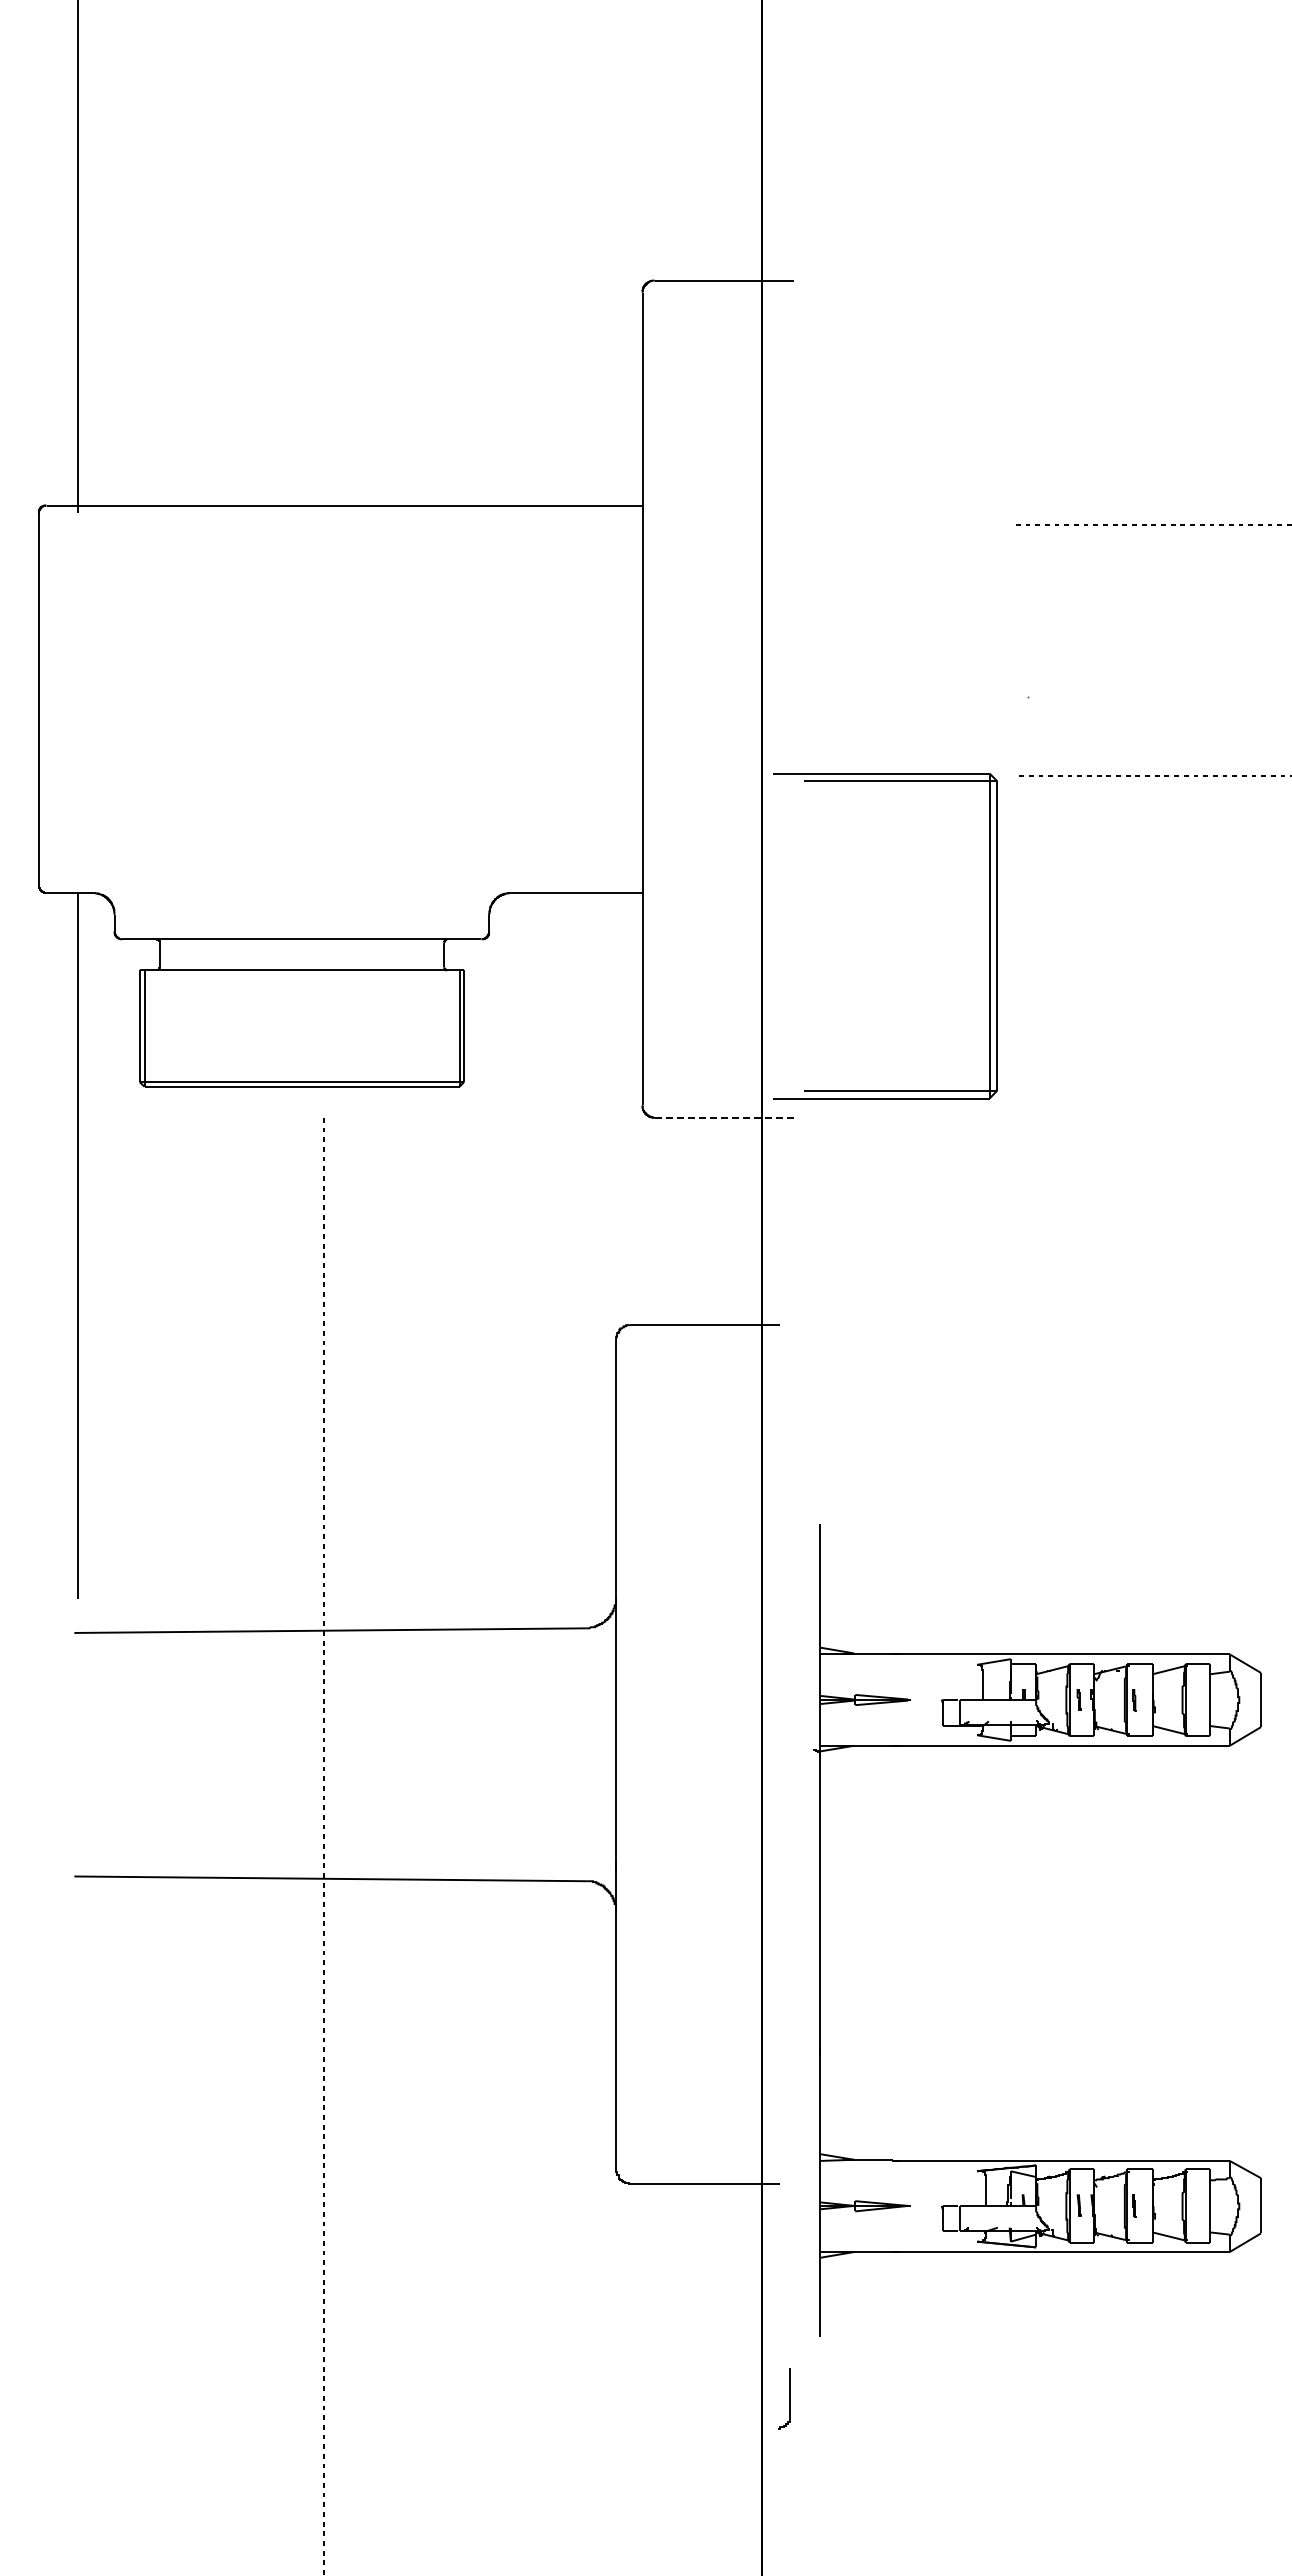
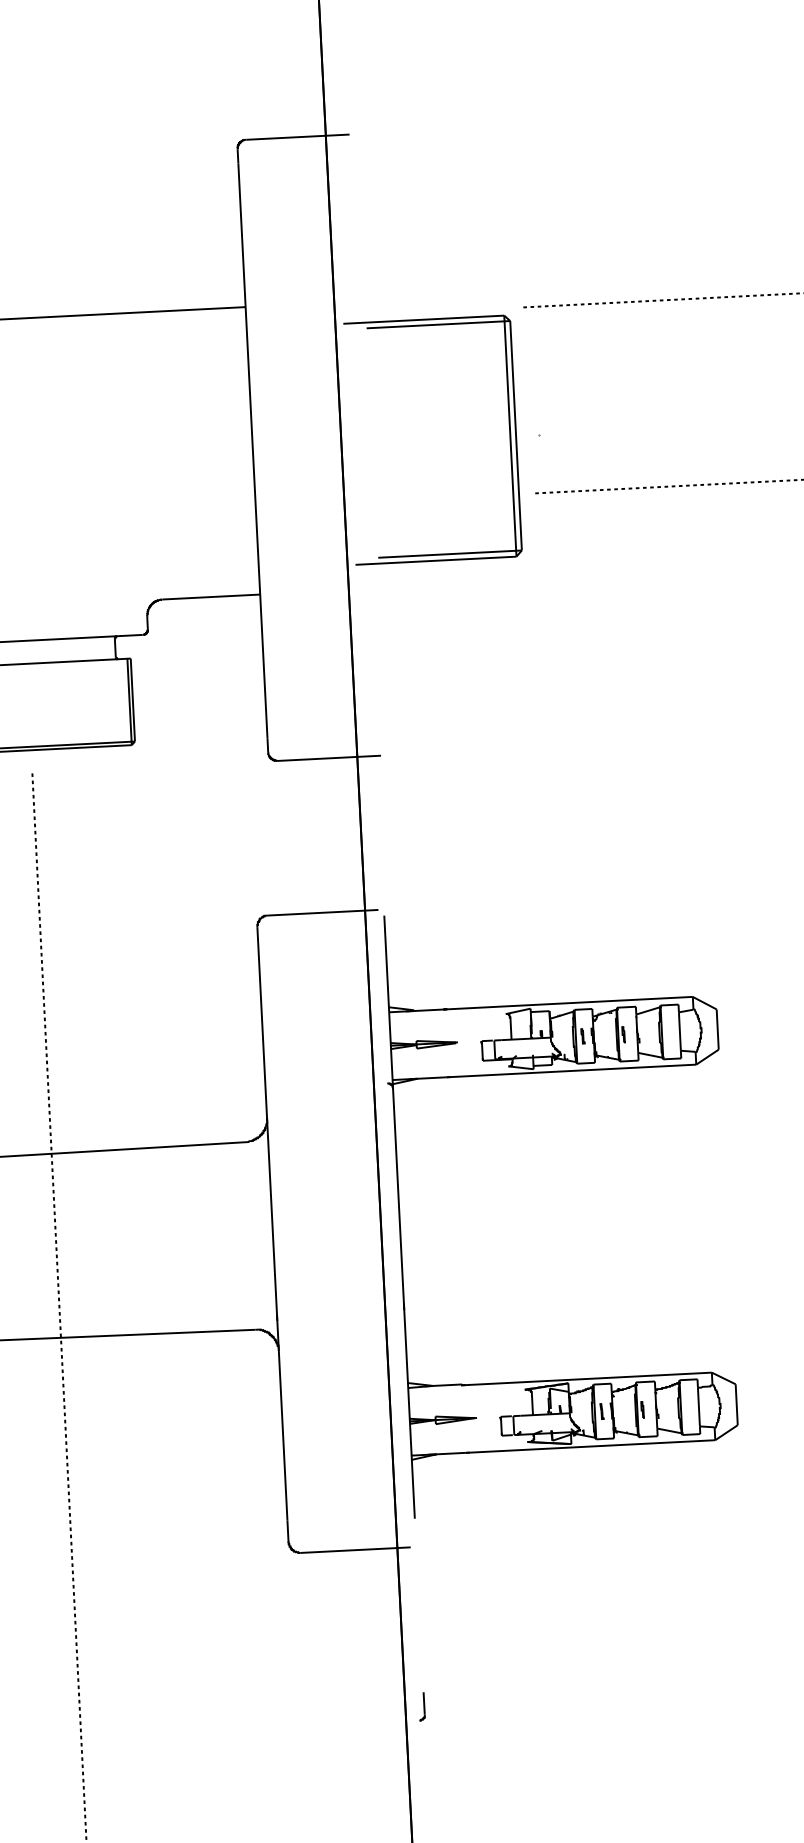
part: (989, 936) -> (510, 436), moved
line: (724, 1117) -> (329, 758), dashed -> solid
part: (1037, 1746) -> (553, 1072), moved
part: (783, 2399) -> (421, 1706), size x0.62

